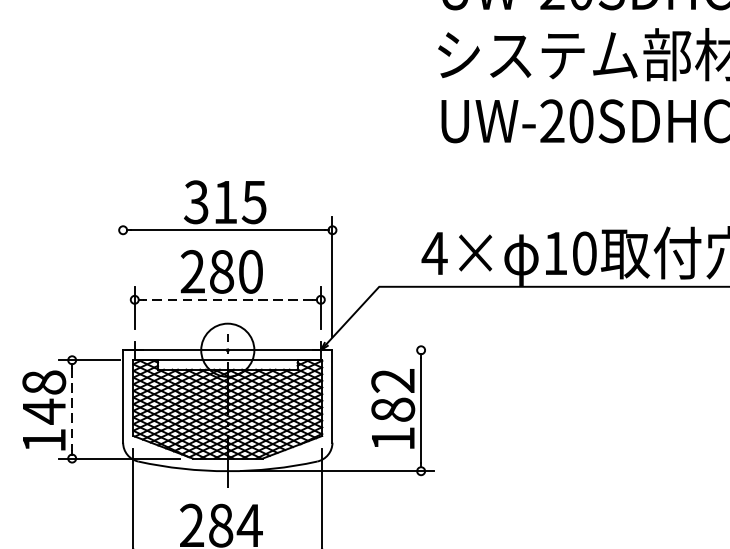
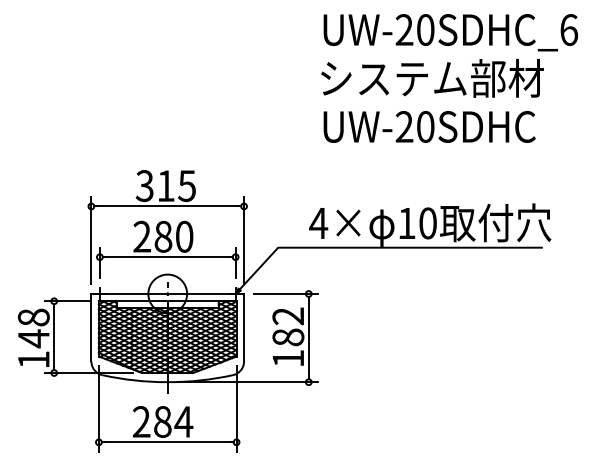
line: (123, 276) -> (91, 240), added
line: (227, 300) -> (167, 257), dashed -> solid
line: (389, 349) -> (285, 293), added
line: (72, 409) -> (54, 337), dashed -> solid

